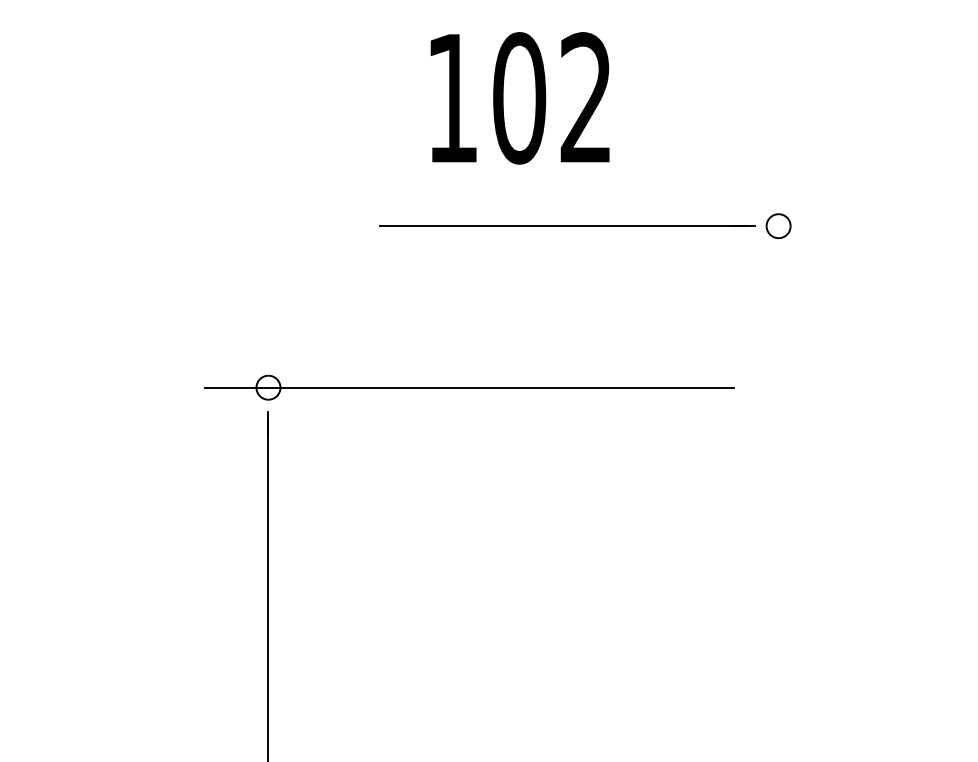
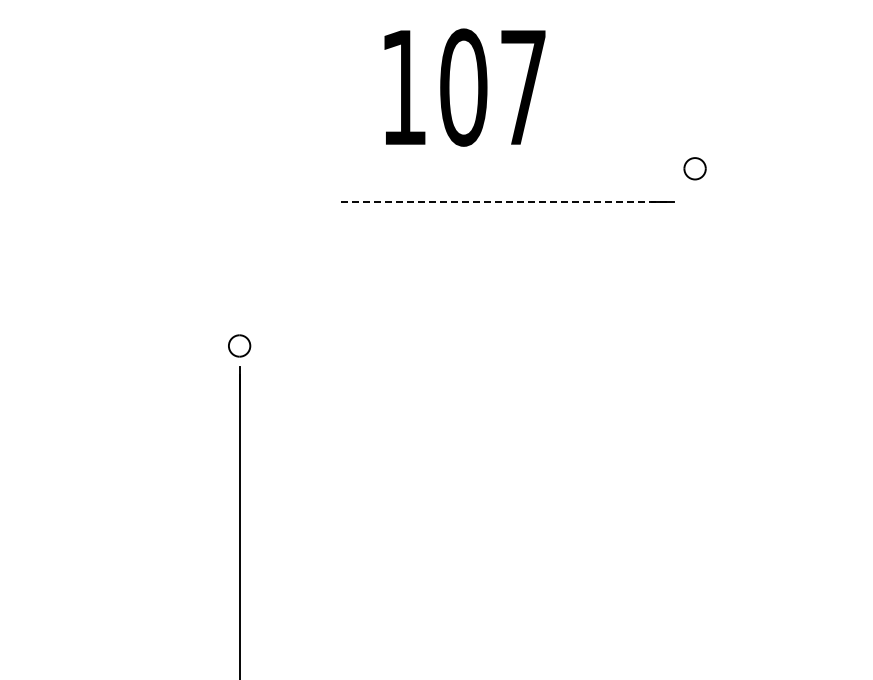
text: (585, 97) -> (522, 86), 102 -> 107
line: (562, 225) -> (502, 201), solid -> dashed
part: (777, 225) -> (694, 168), moved
line: (468, 388) -> (418, 346), removed

